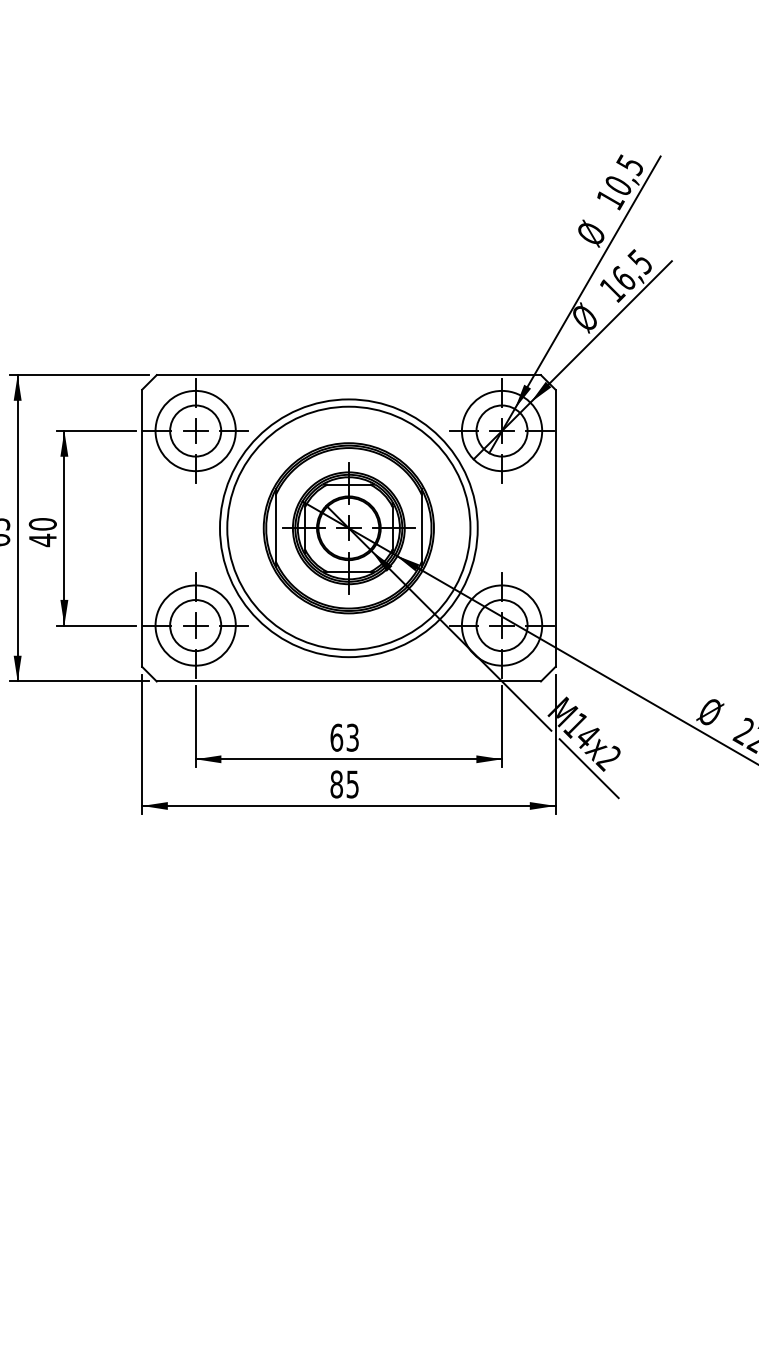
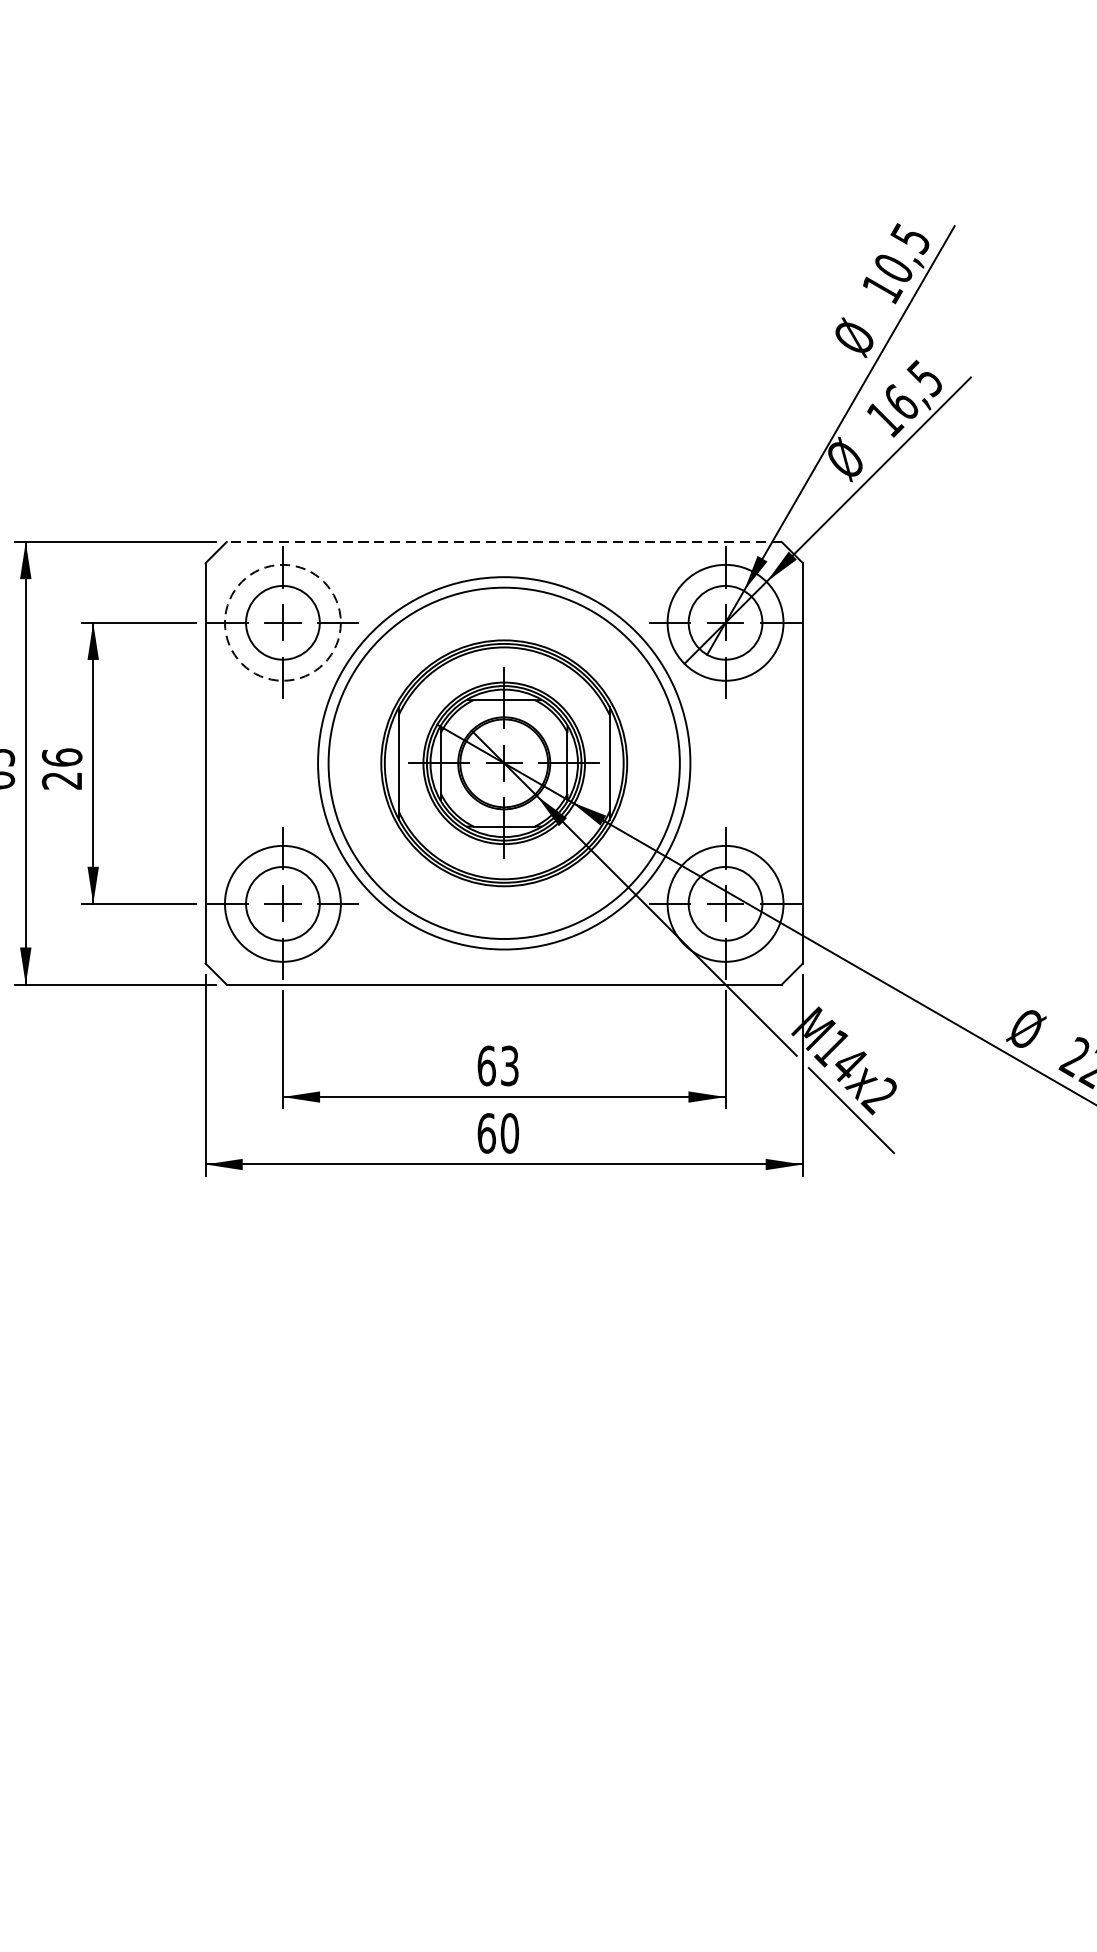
line: (348, 375) -> (503, 542), solid -> dashed
circle: (195, 430) -> (282, 622), solid -> dashed
text: (42, 532) -> (61, 769), 40 -> 26
text: (344, 784) -> (497, 1133), 85 -> 60

